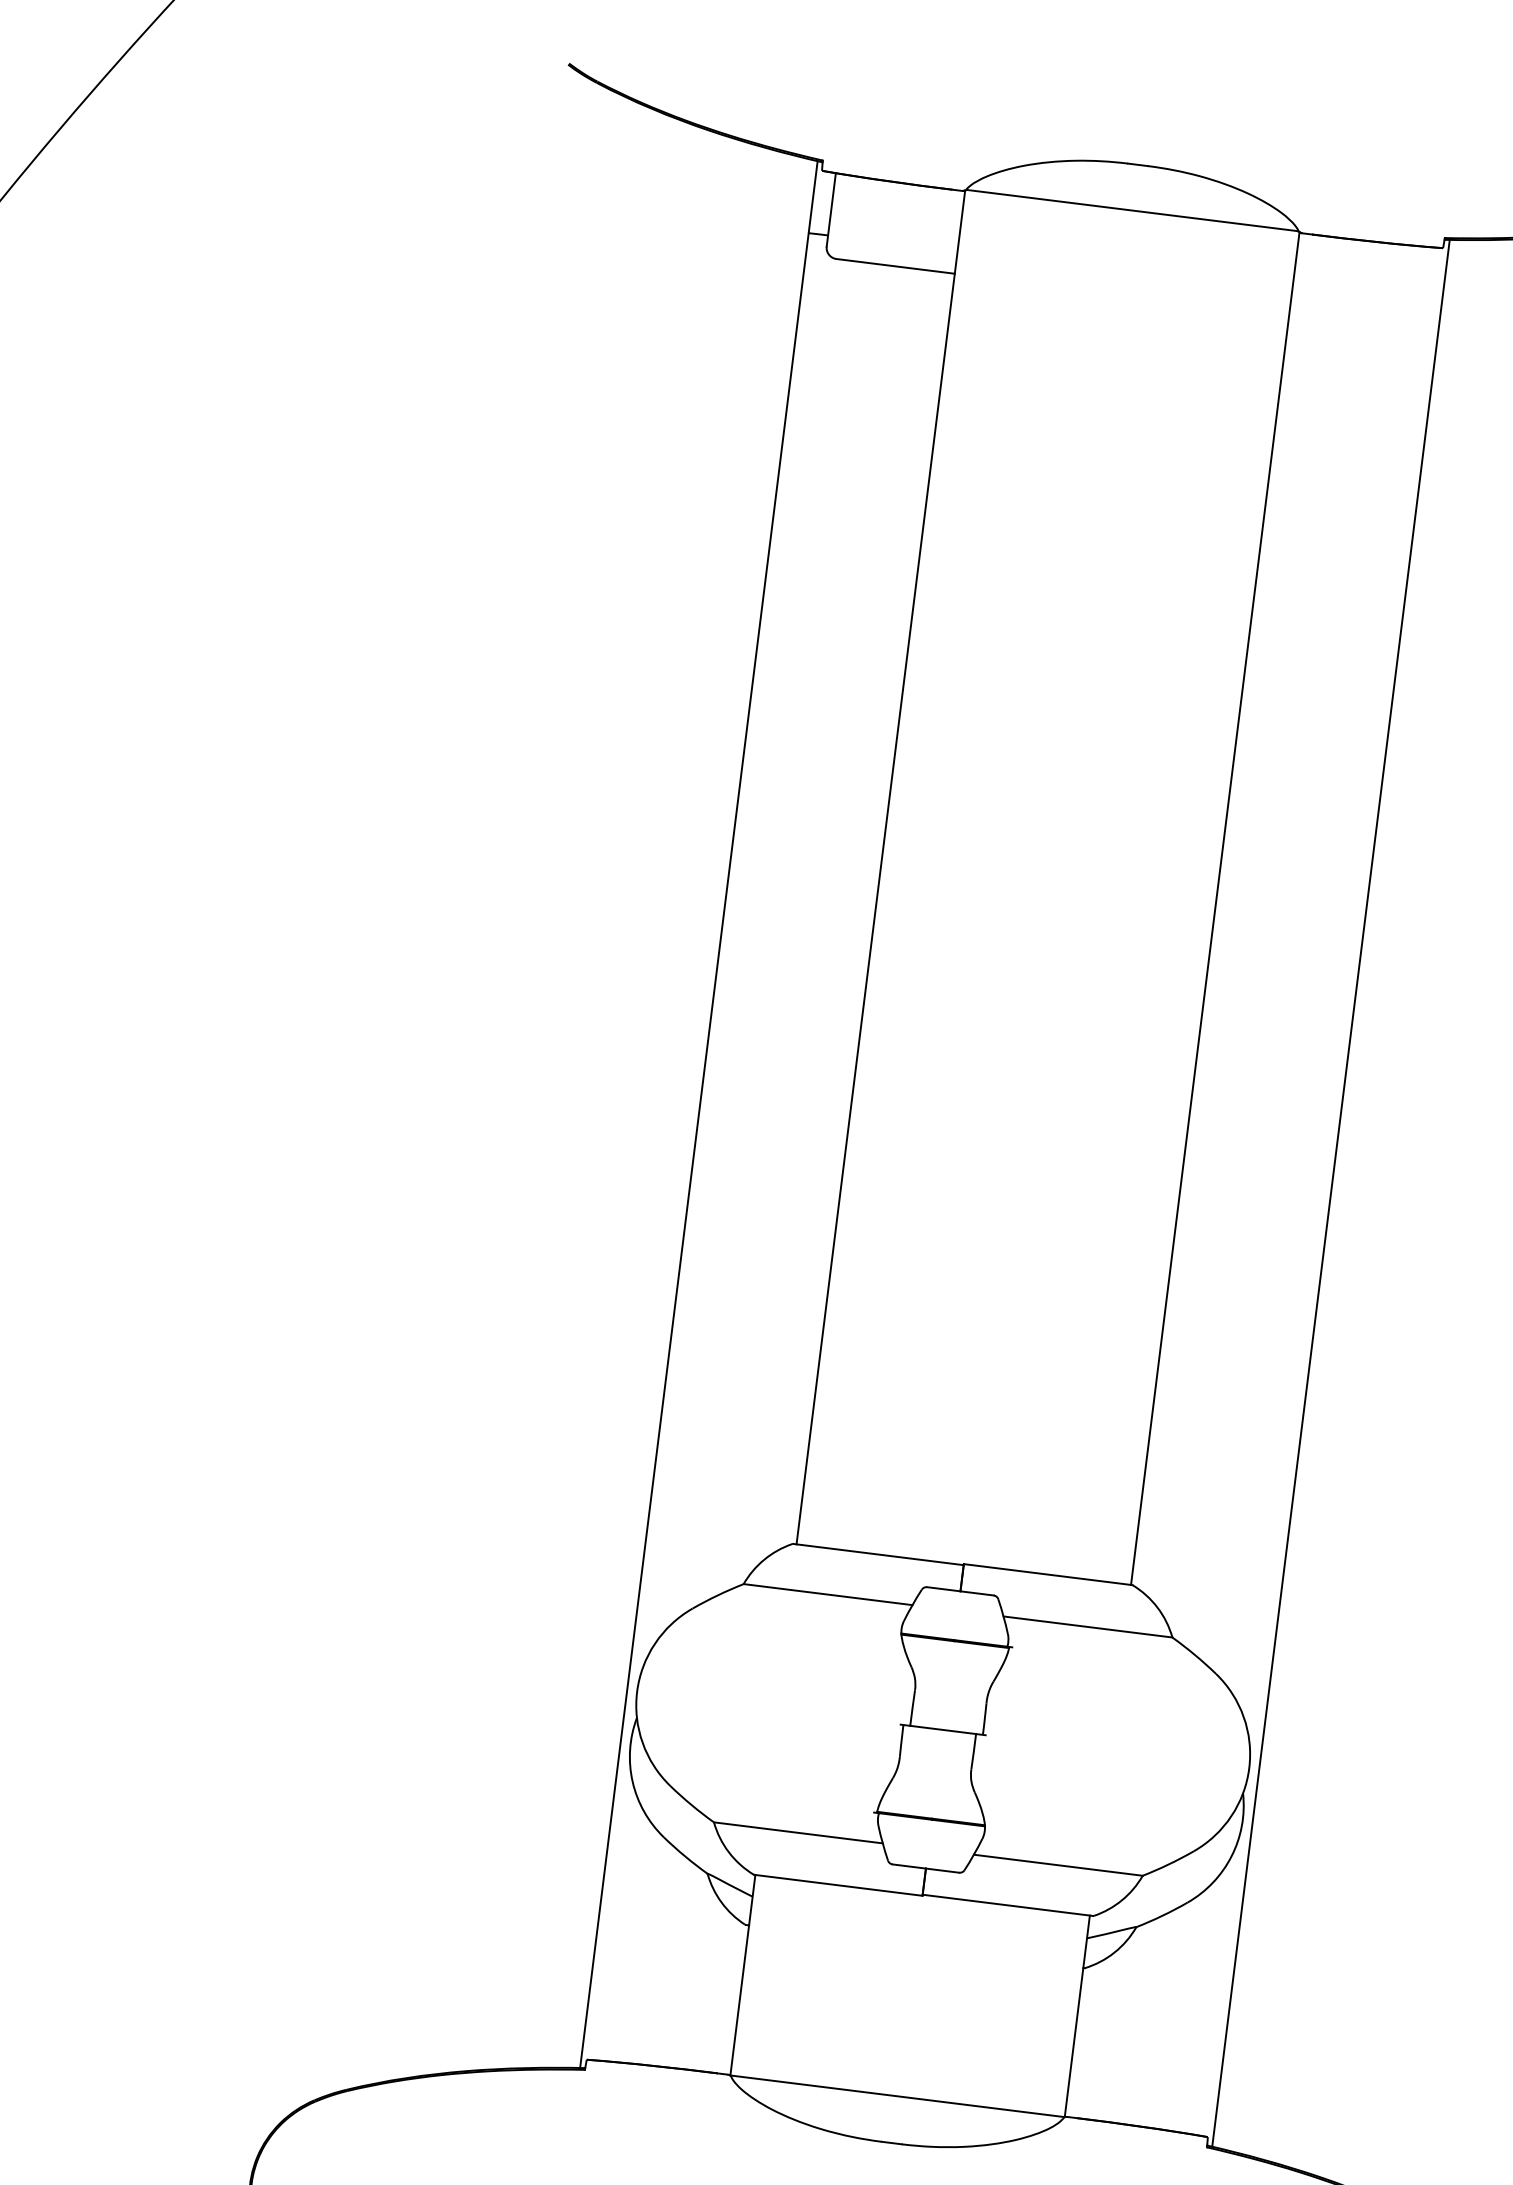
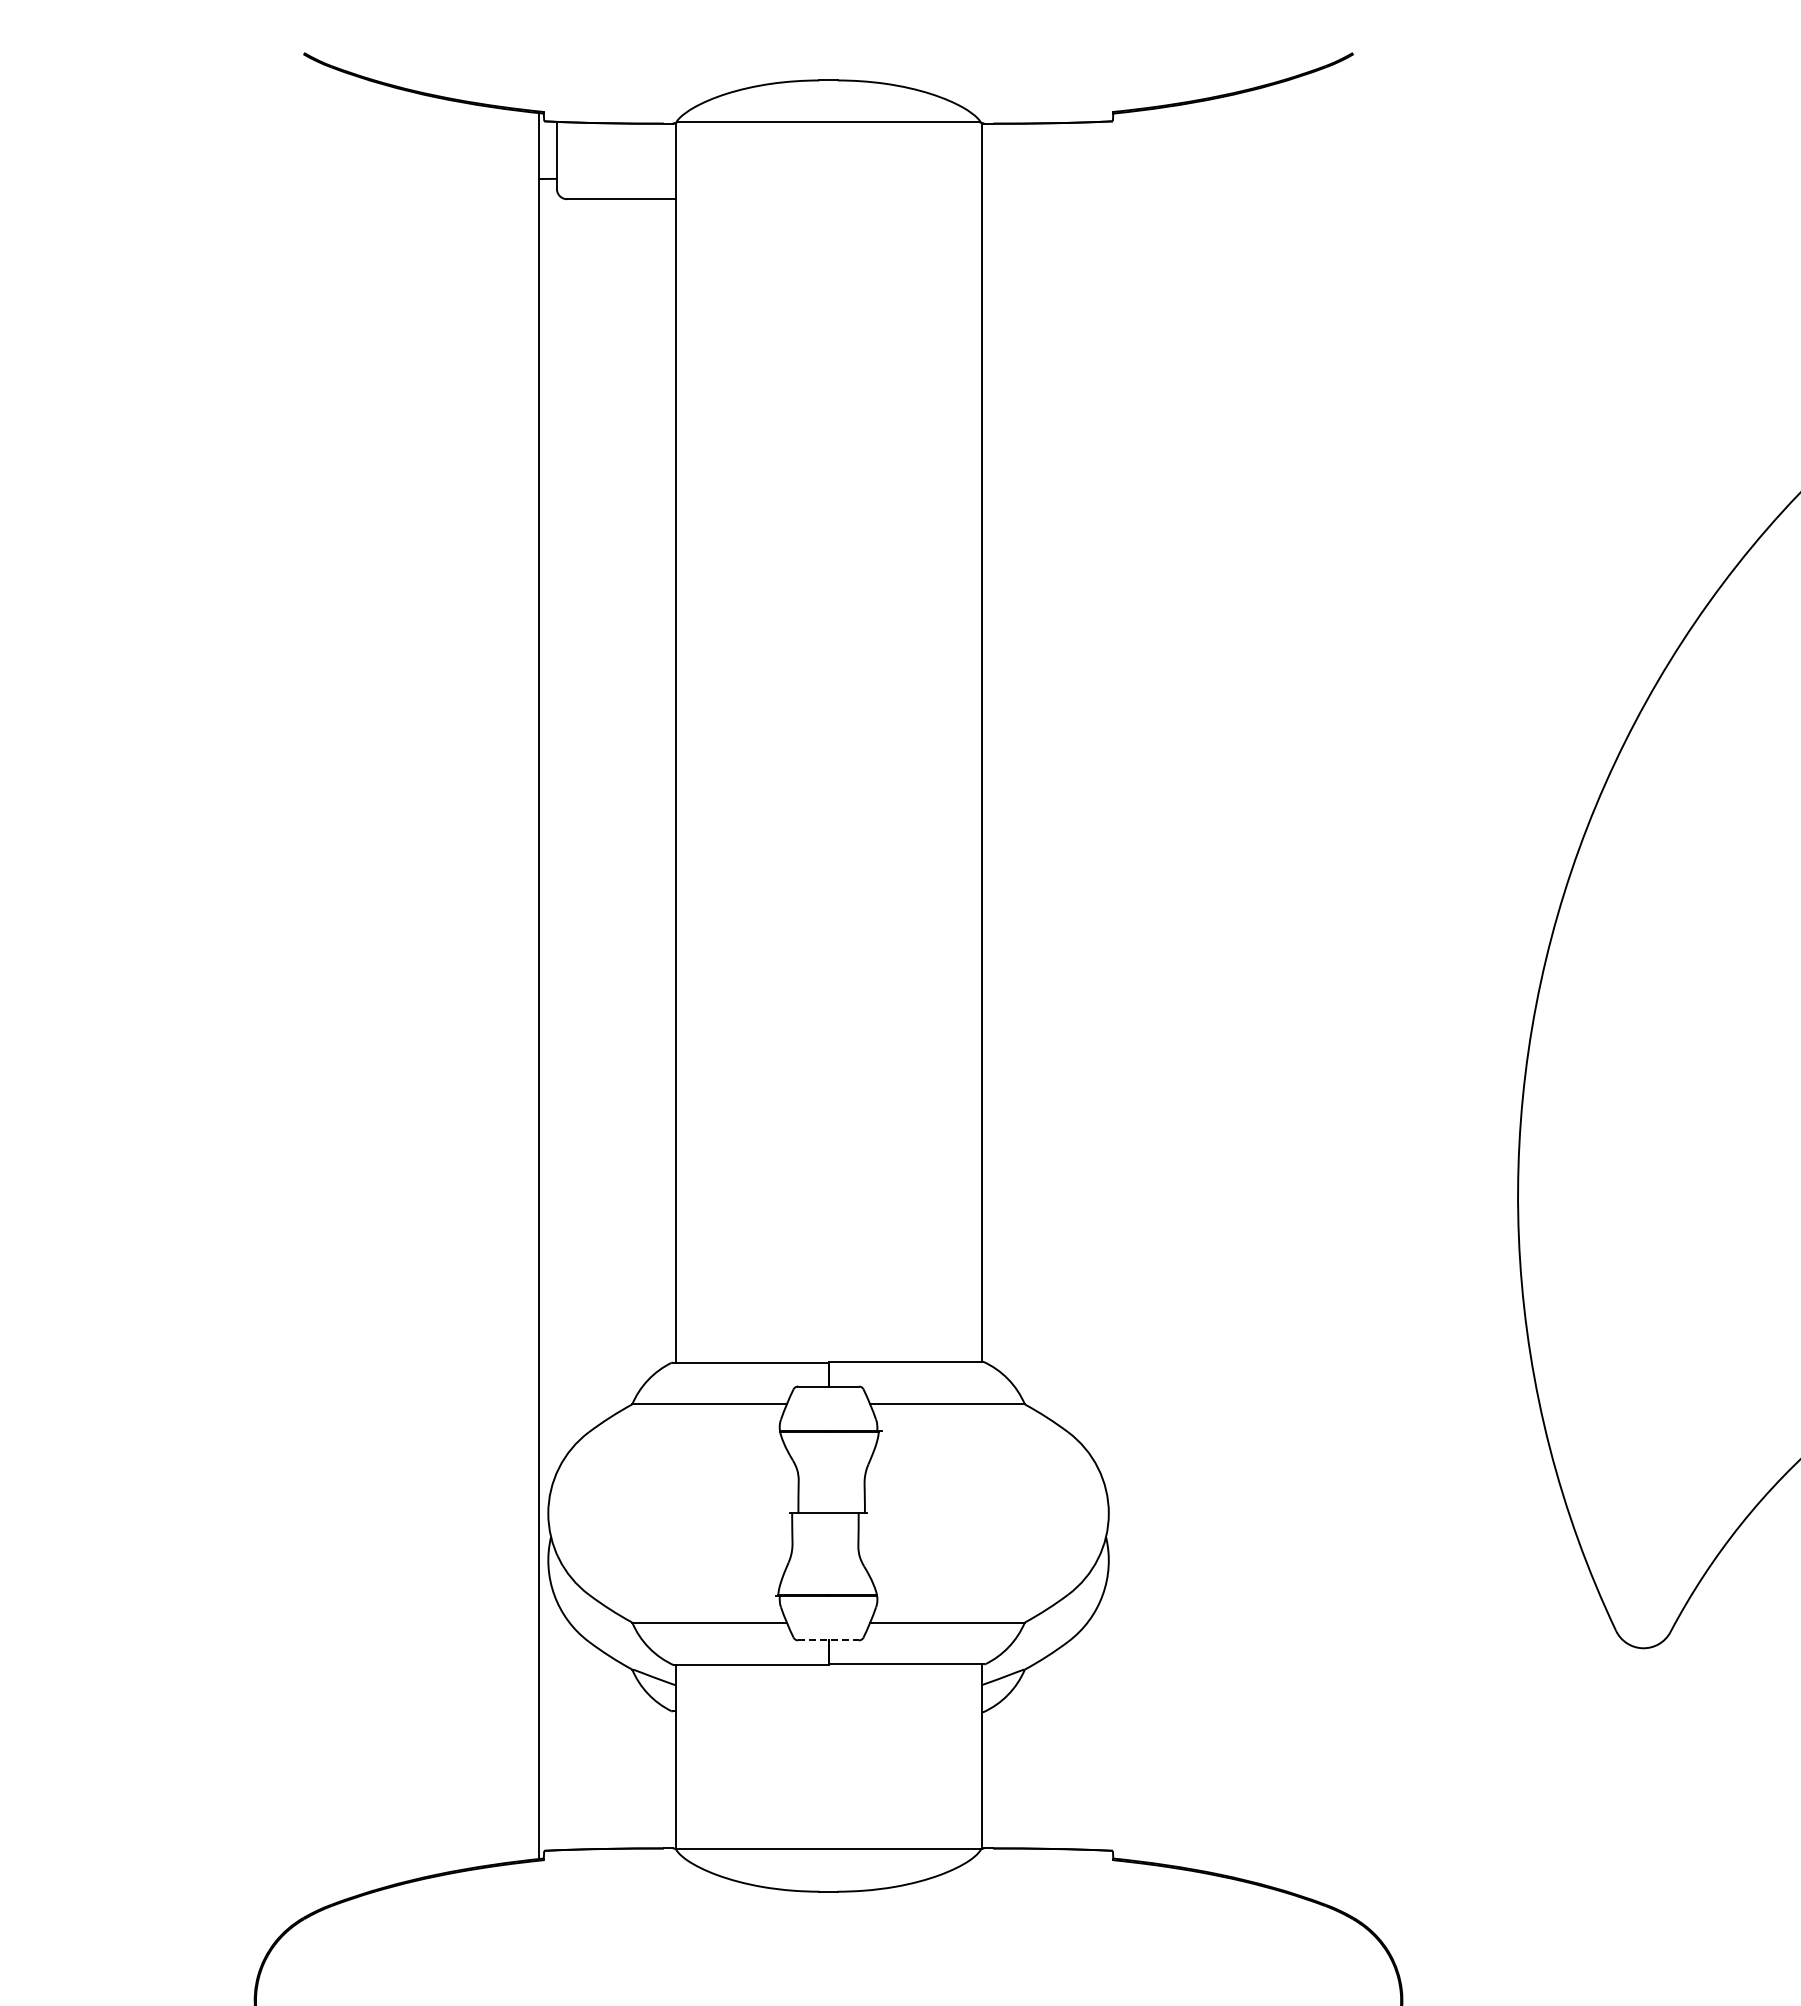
line: (1330, 1193) -> (1117, 986), removed
line: (926, 1868) -> (829, 1640), solid -> dashed

